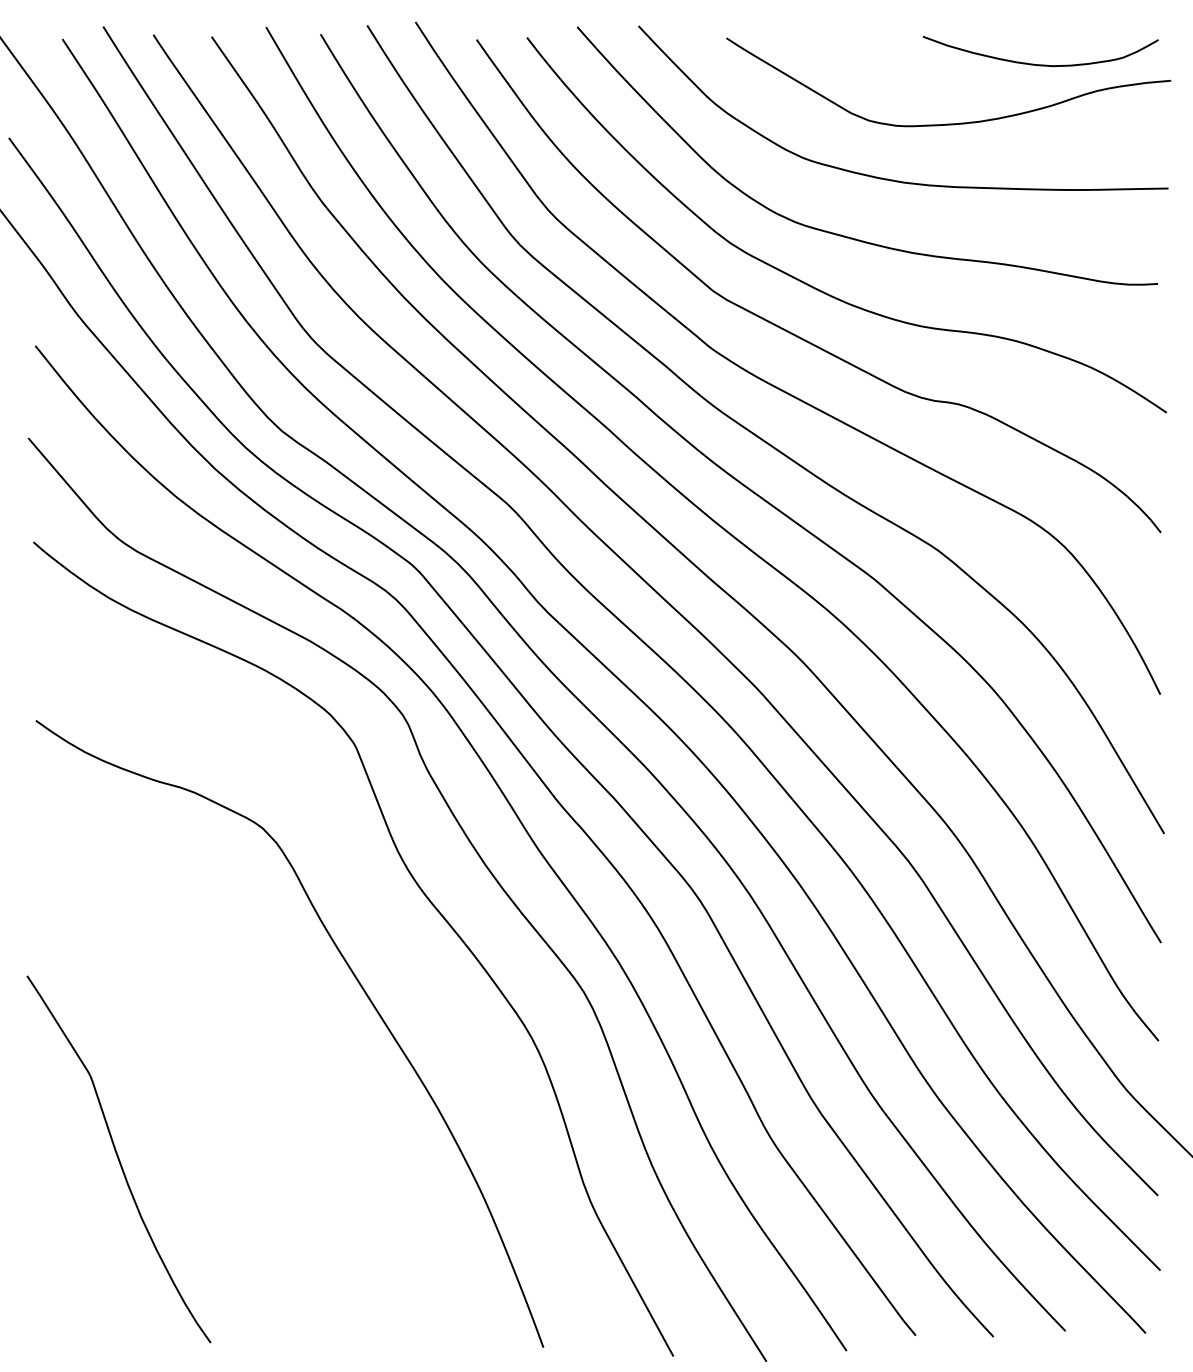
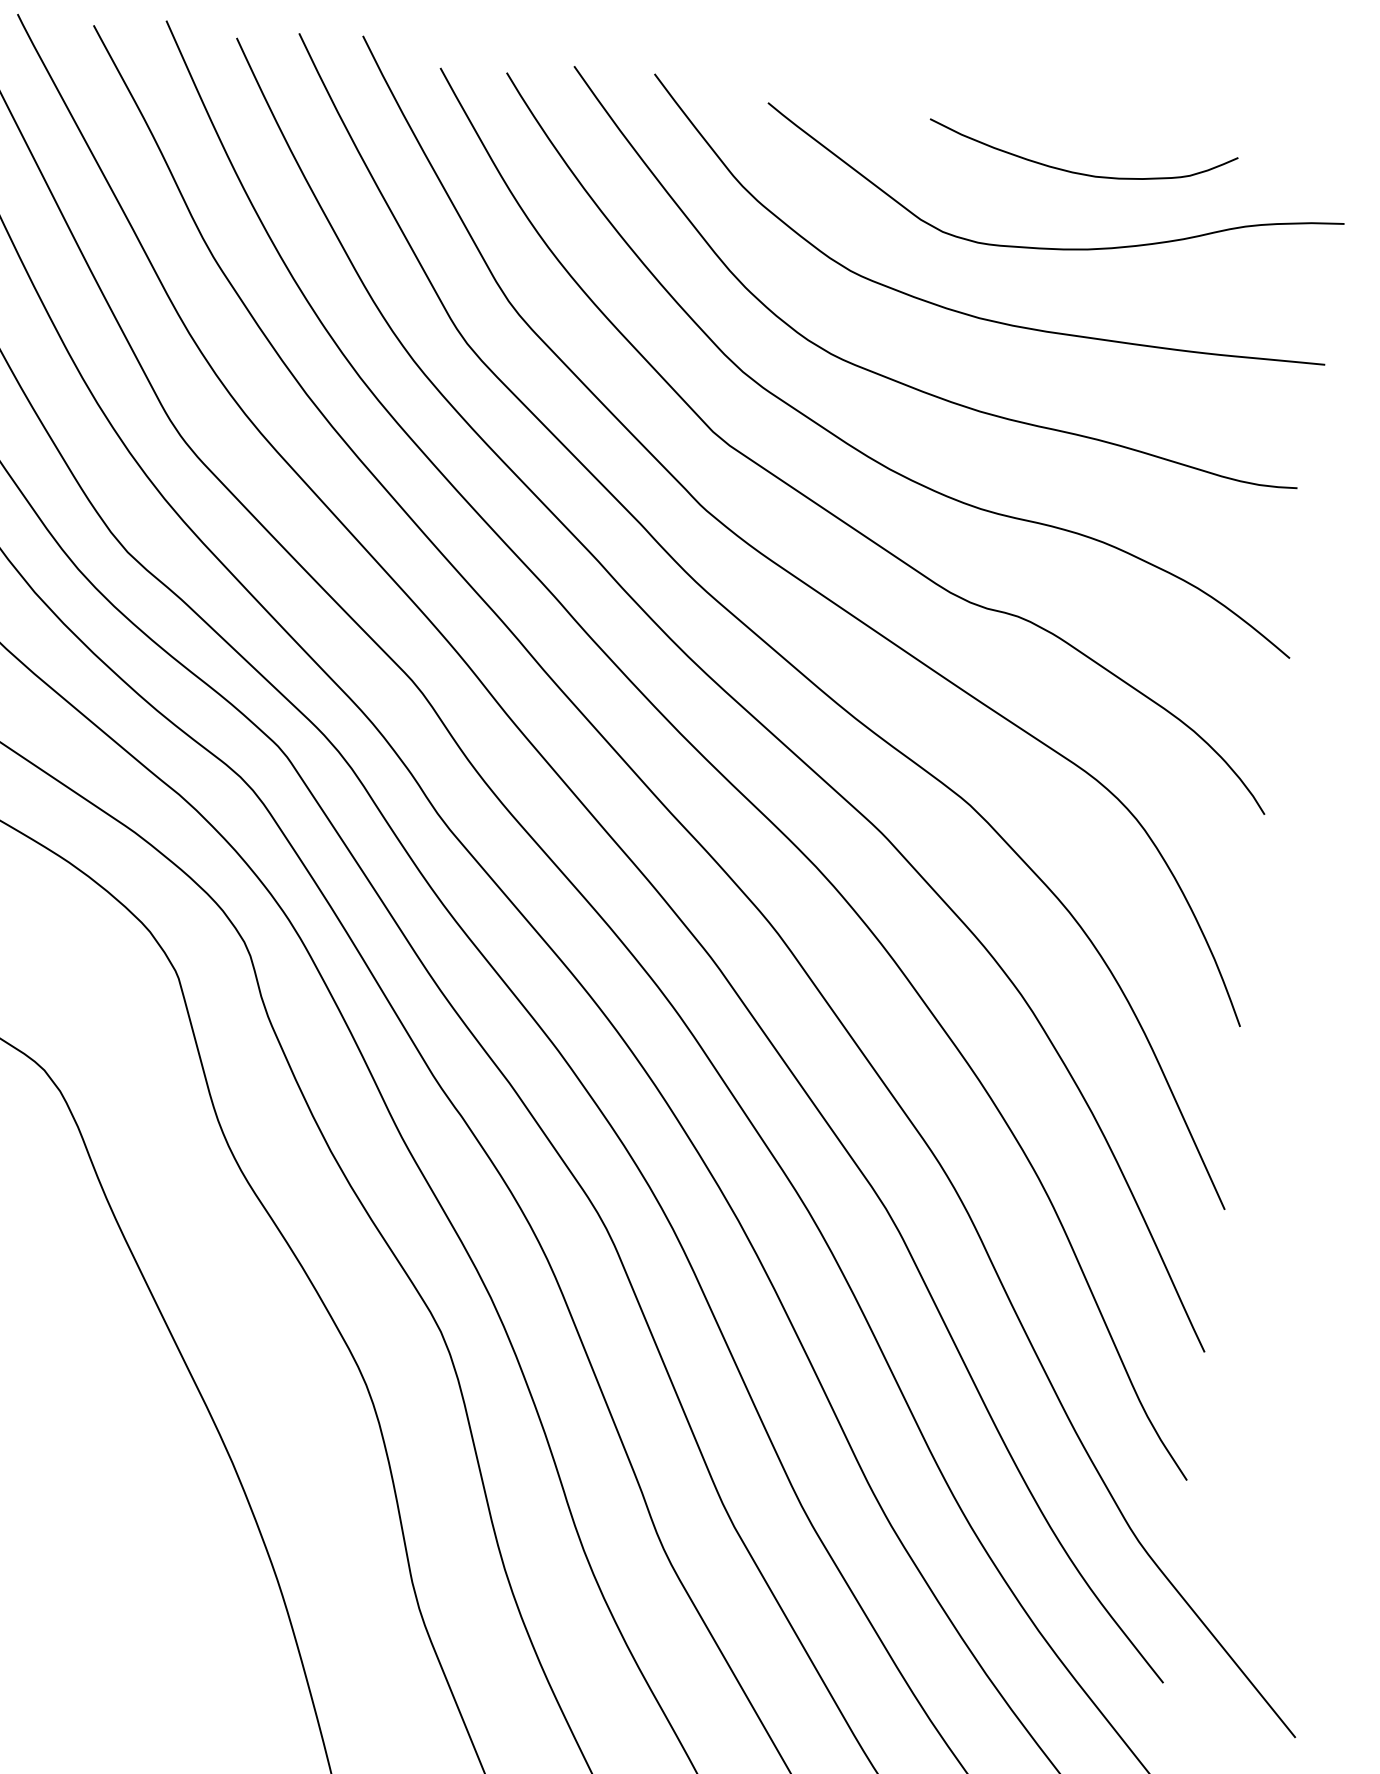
curve: (1040, 64) -> (1080, 172), moved

